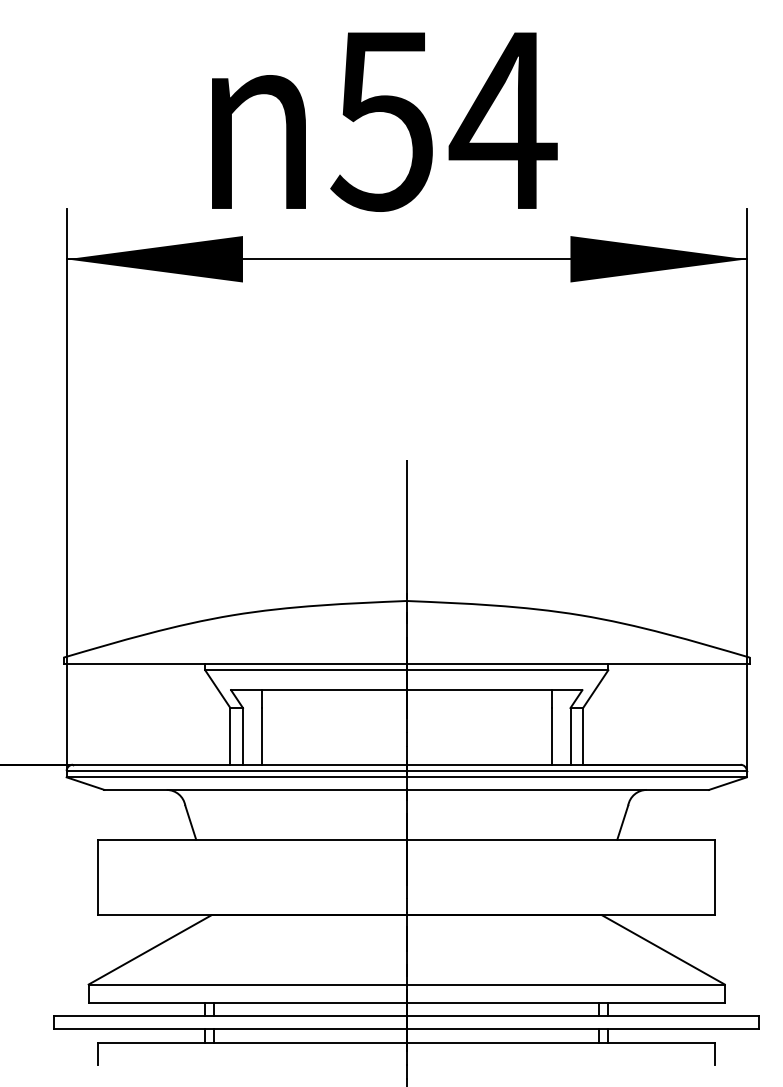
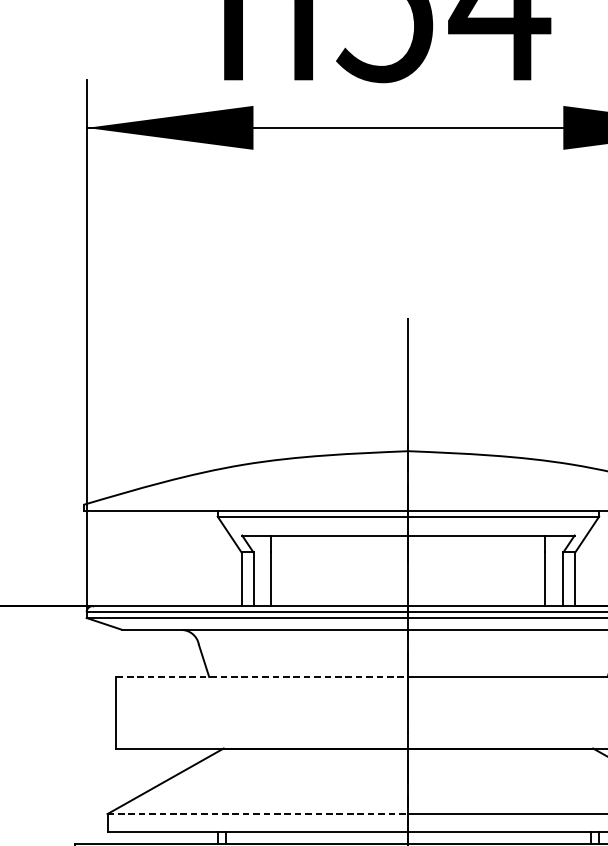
line: (252, 839) -> (262, 676), solid -> dashed
line: (248, 984) -> (258, 814), solid -> dashed

